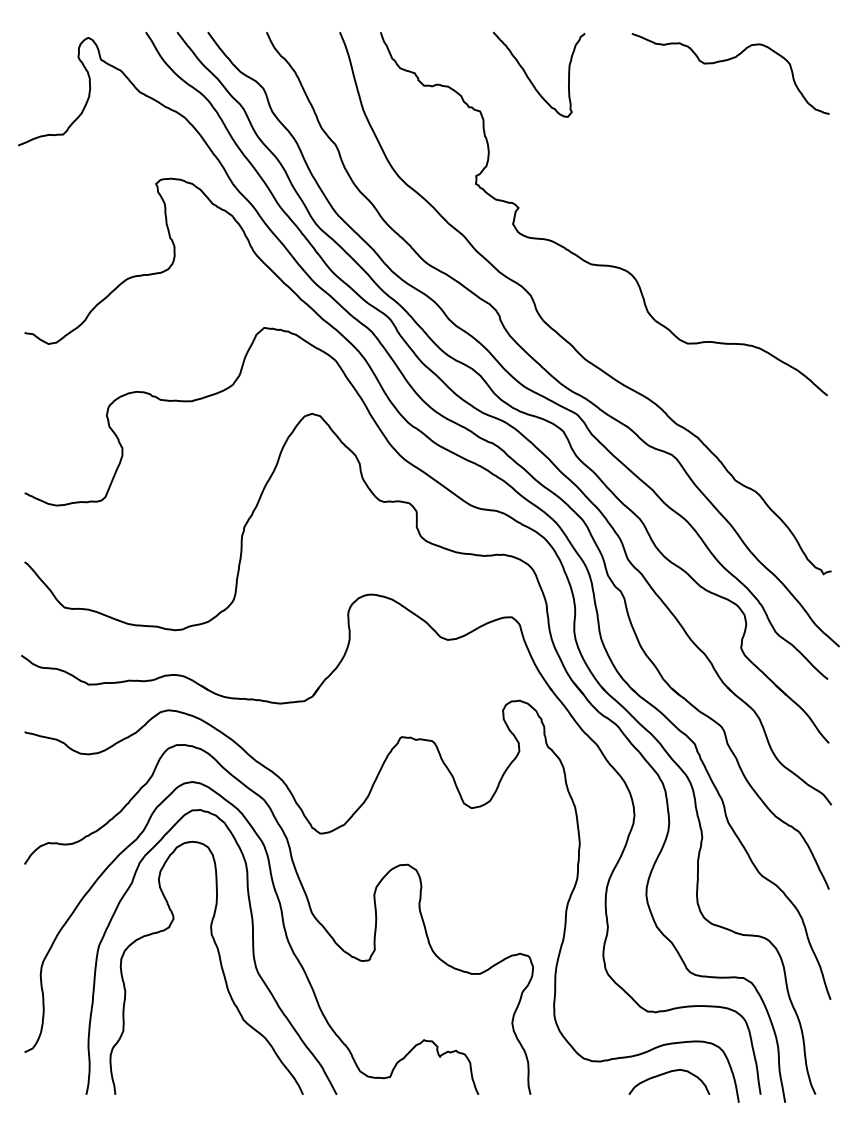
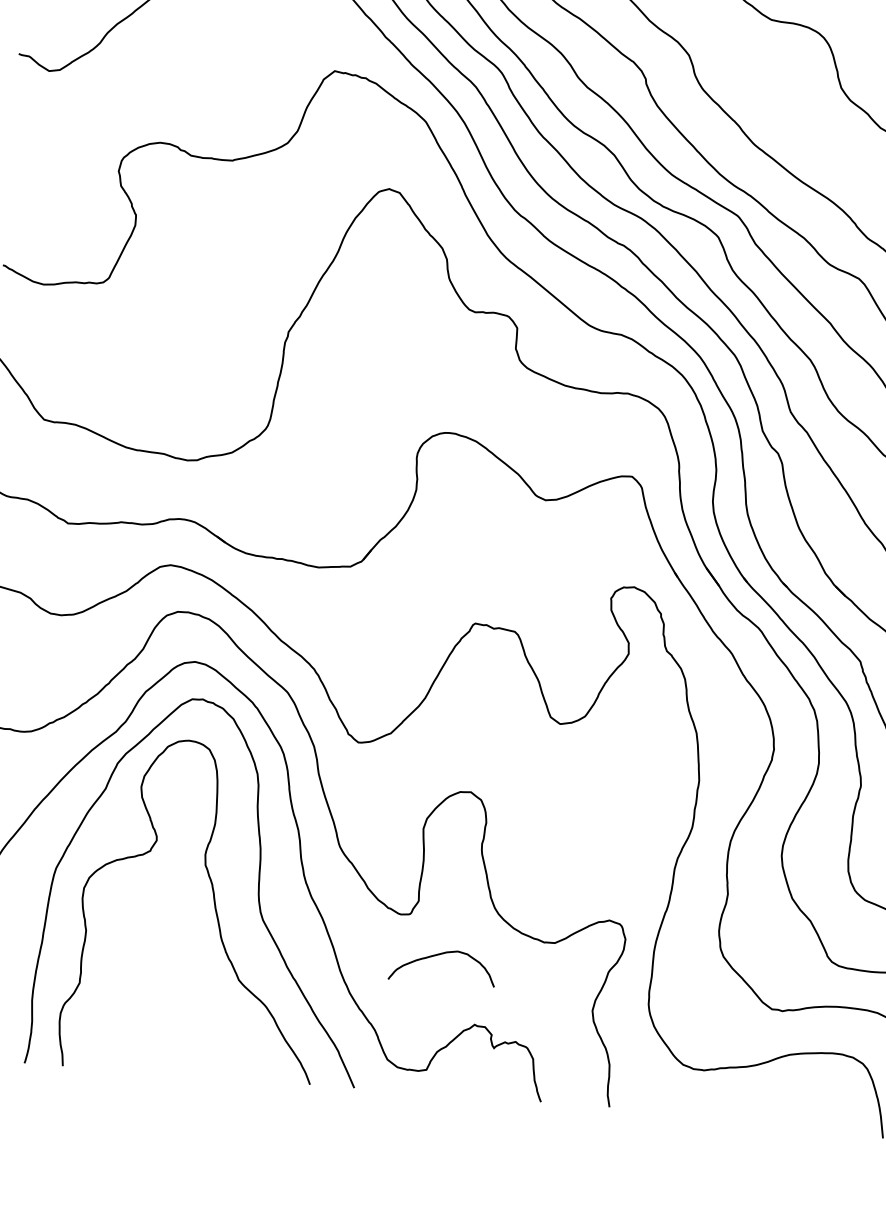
curve: (668, 1073) -> (442, 955), moved

